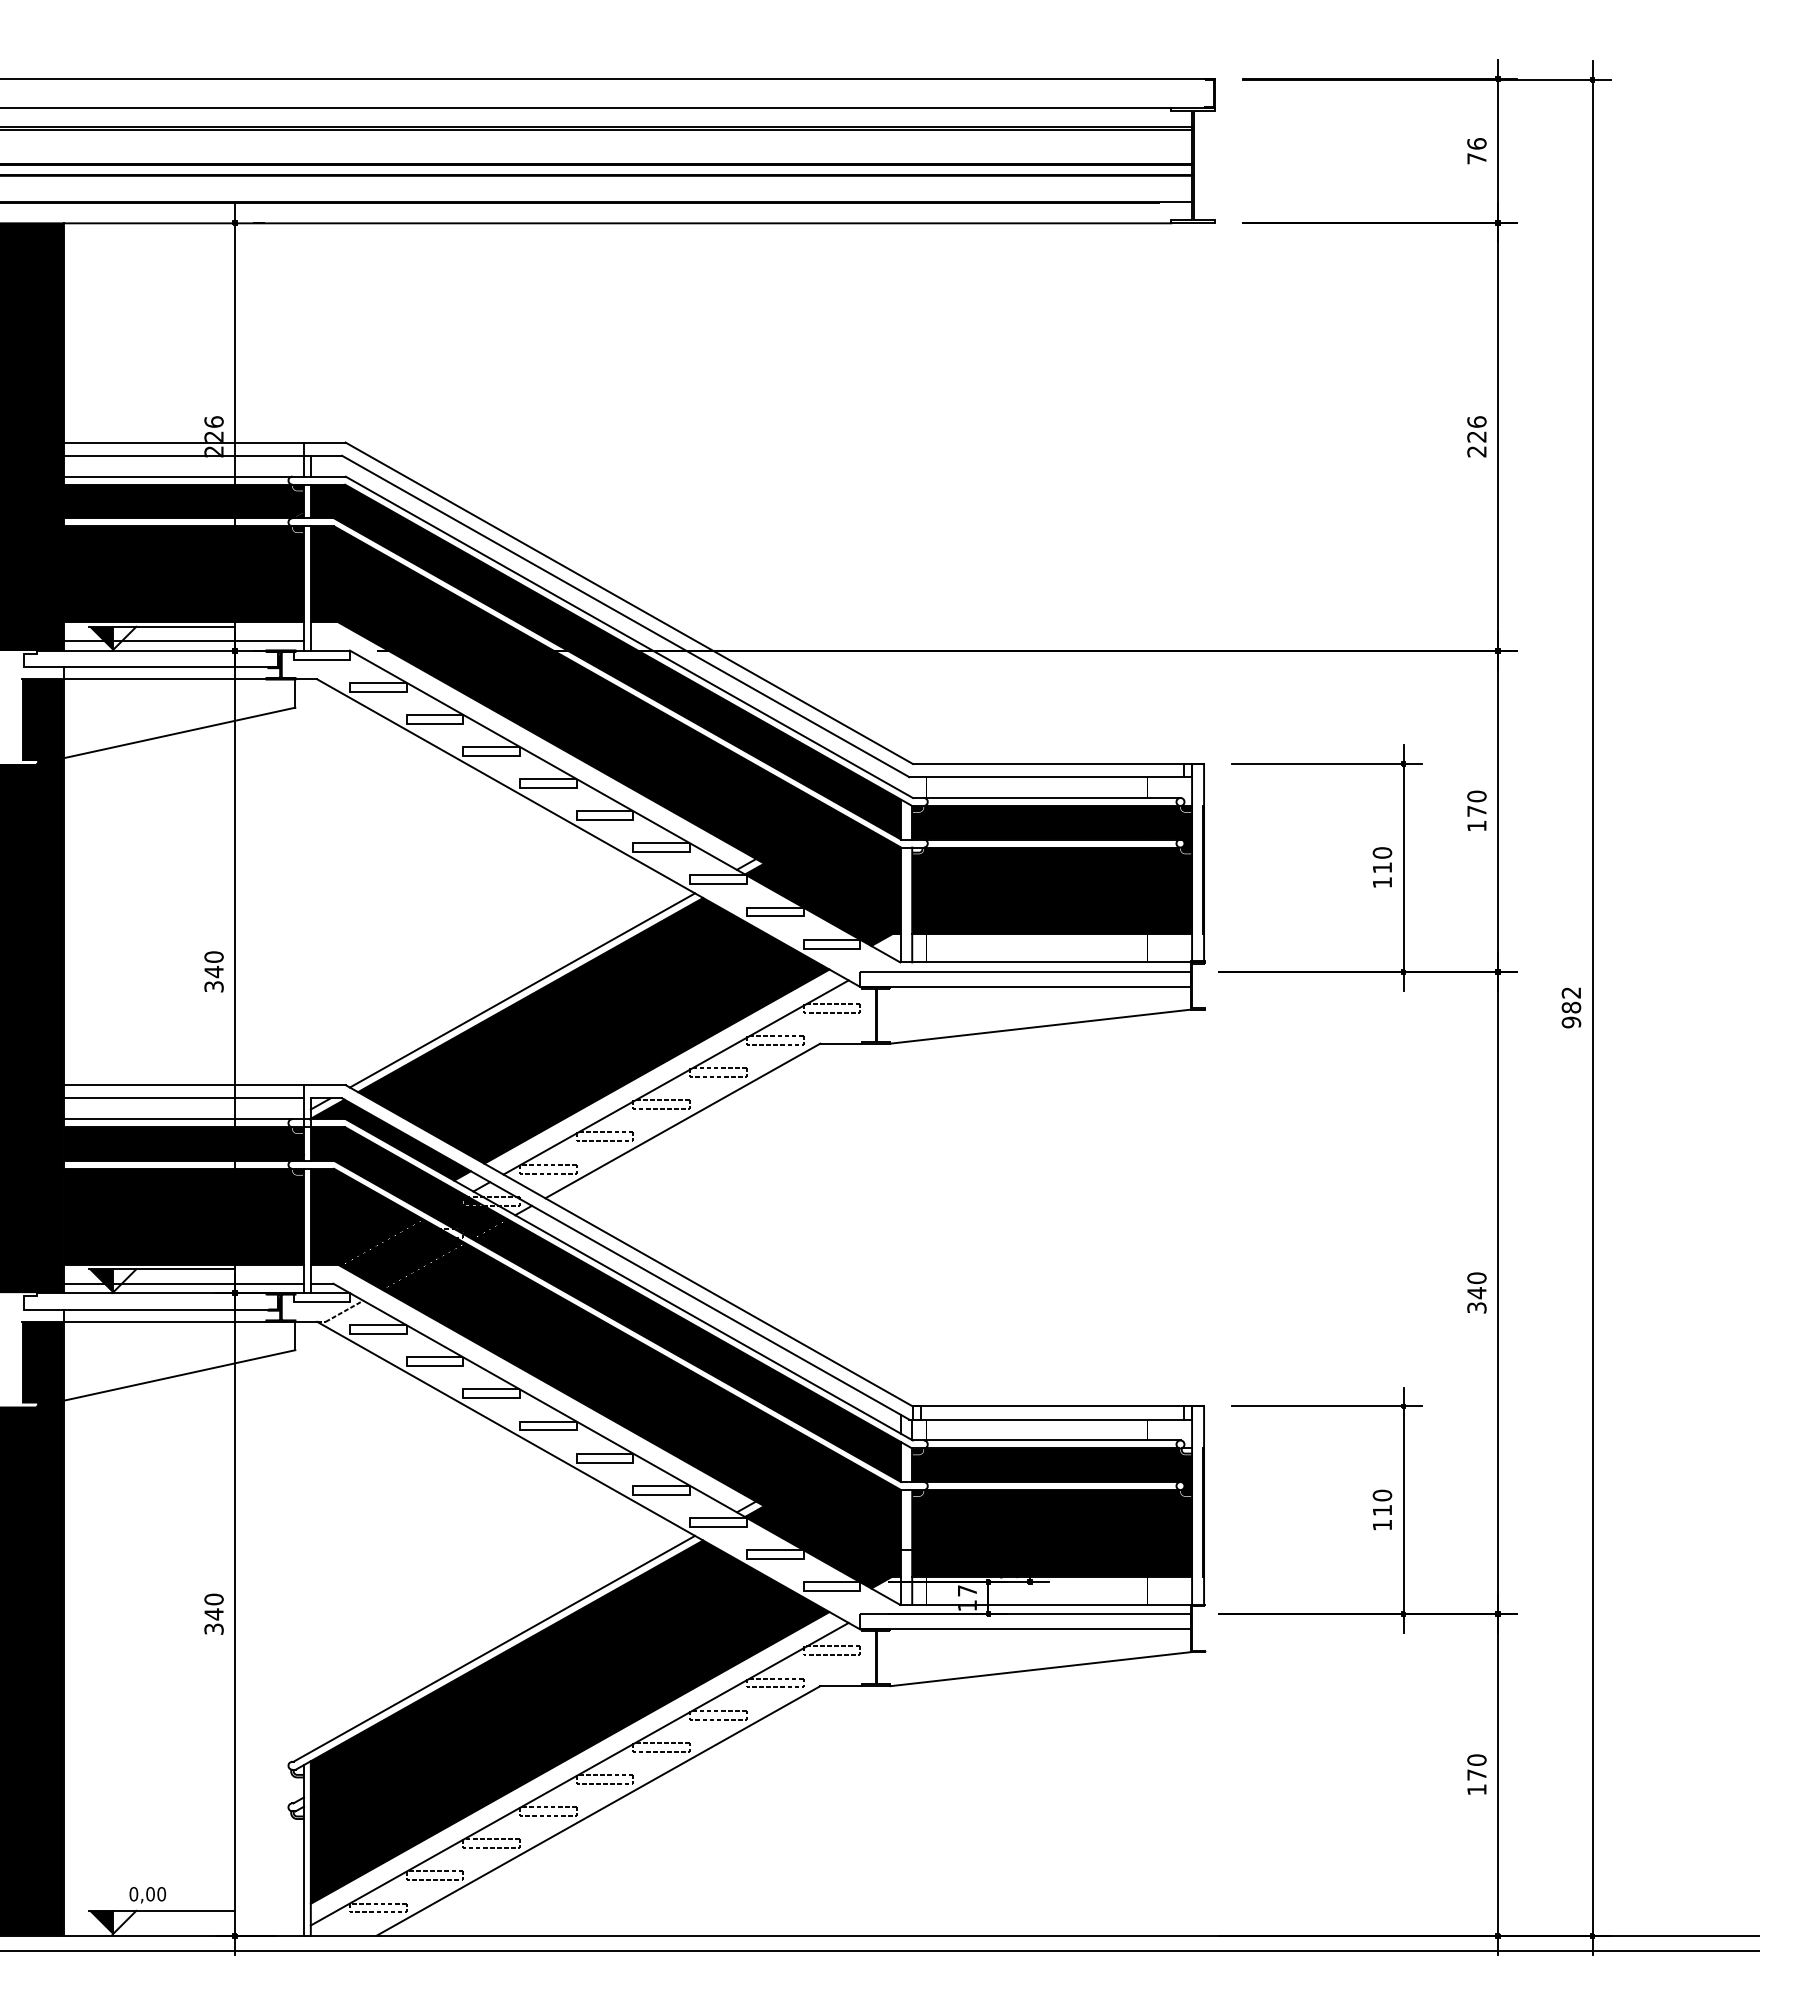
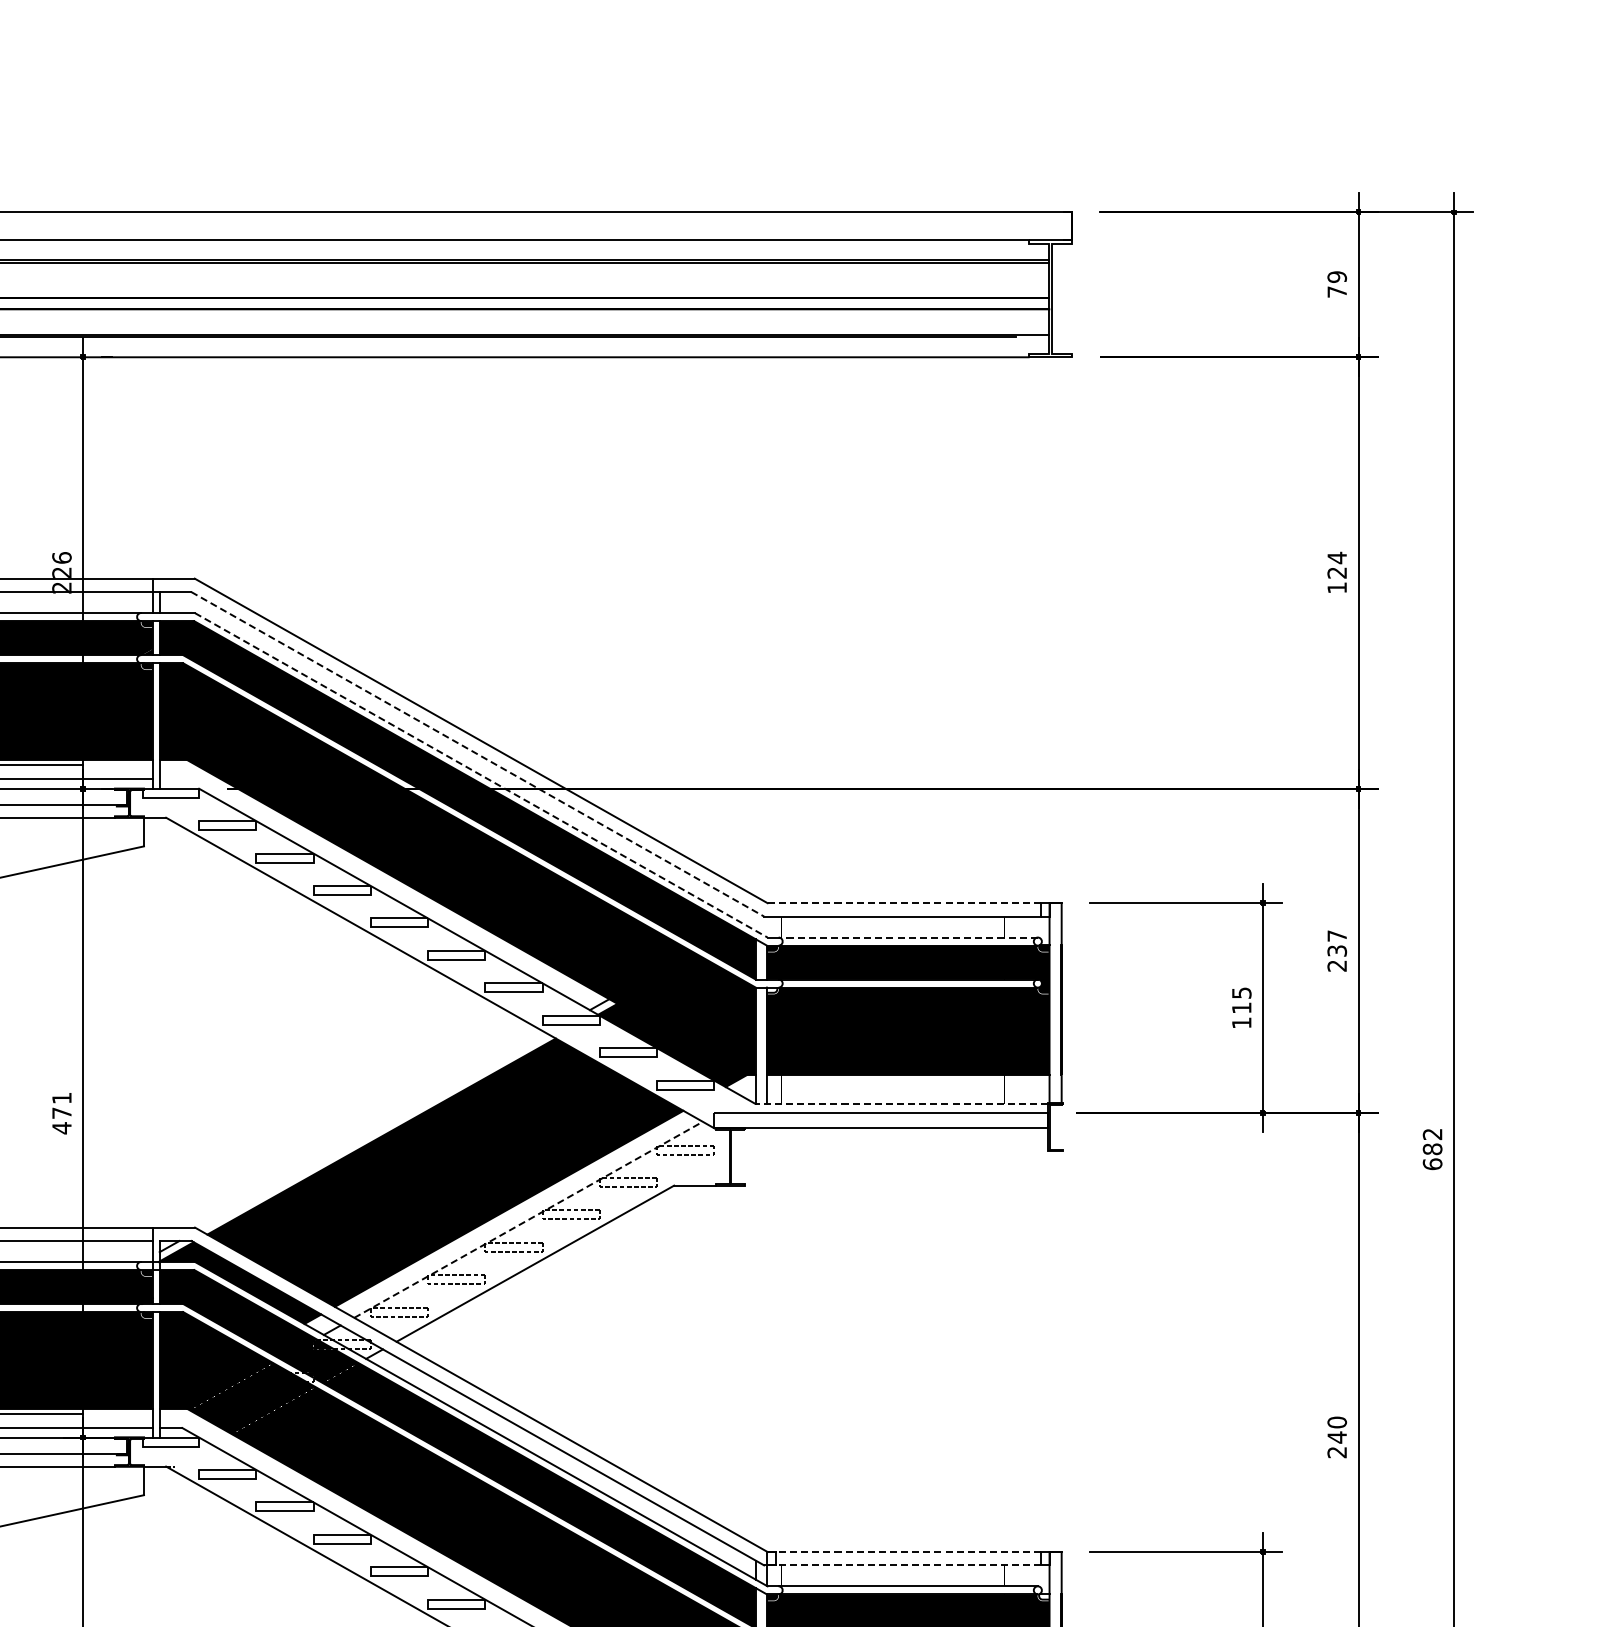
text: (1476, 143) -> (1336, 276), 76 -> 79
text: (1476, 436) -> (1336, 572), 226 -> 124
line: (625, 616) -> (477, 754), solid -> dashed
line: (629, 637) -> (481, 775), solid -> dashed
line: (1048, 763) -> (904, 902), solid -> dashed
line: (1051, 797) -> (907, 937), solid -> dashed
text: (1476, 810) -> (1336, 950), 170 -> 237
text: (1382, 852) -> (1241, 992), 110 -> 115
line: (1045, 962) -> (901, 1103), solid -> dashed
text: (213, 971) -> (61, 1112), 340 -> 471
line: (522, 990) -> (373, 1131), removed
text: (1571, 1022) -> (1432, 1164), 982 -> 682
line: (1040, 1026) -> (896, 1168), removed
line: (676, 1077) -> (528, 1219), solid -> dashed
text: (1476, 1307) -> (1336, 1452), 340 -> 240
line: (344, 1310) -> (193, 1455), removed
line: (1052, 1406) -> (908, 1552), solid -> dashed
line: (1052, 1419) -> (908, 1565), solid -> dashed

